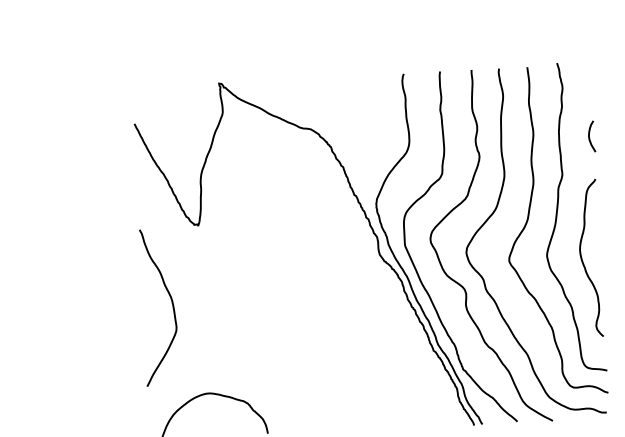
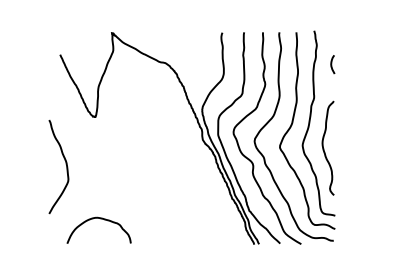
curve: (591, 136) -> (332, 64), moved
curve: (170, 302) -> (65, 164), moved

